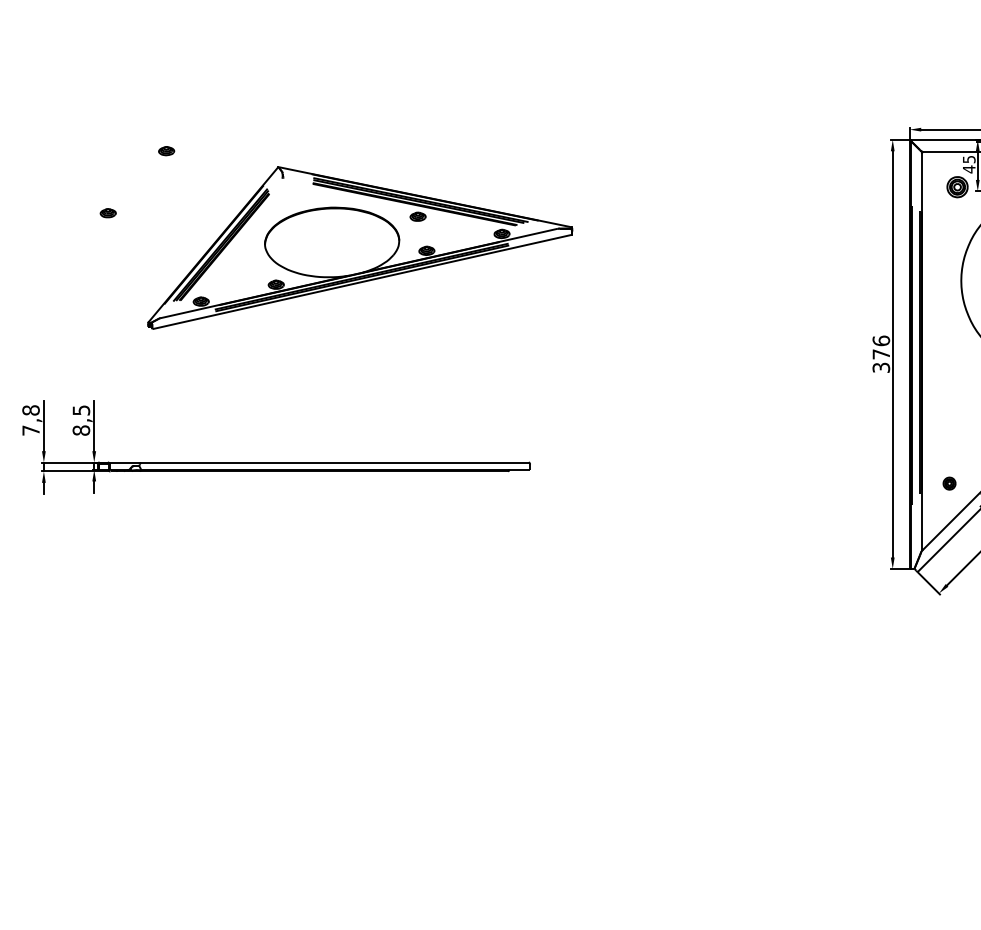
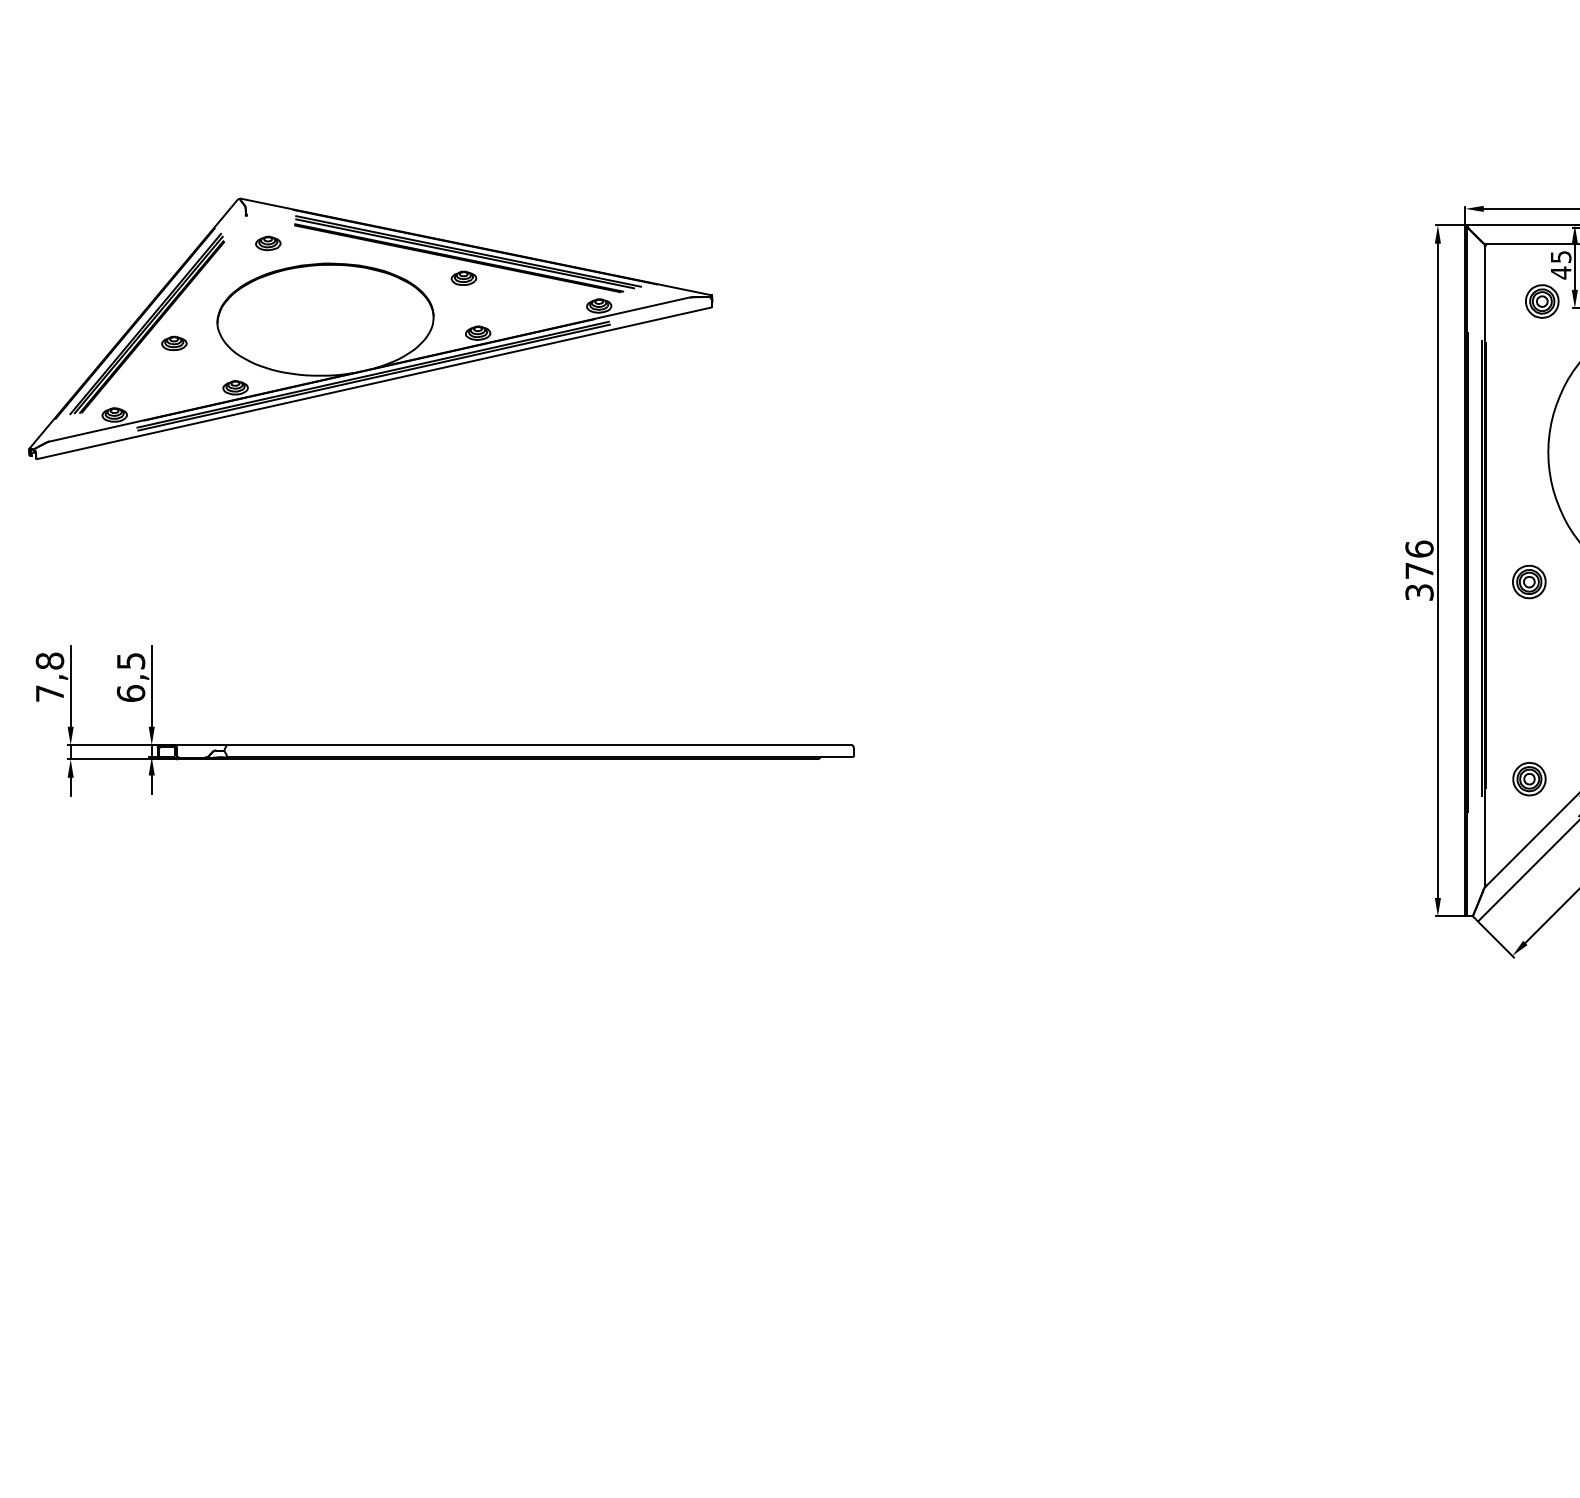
part: (360, 247) -> (371, 327), moved
part: (949, 361) -> (1529, 582), added
text: (80, 430) -> (129, 693), 8,5 -> 6,5
part: (949, 483) -> (1529, 778), size x1.67

